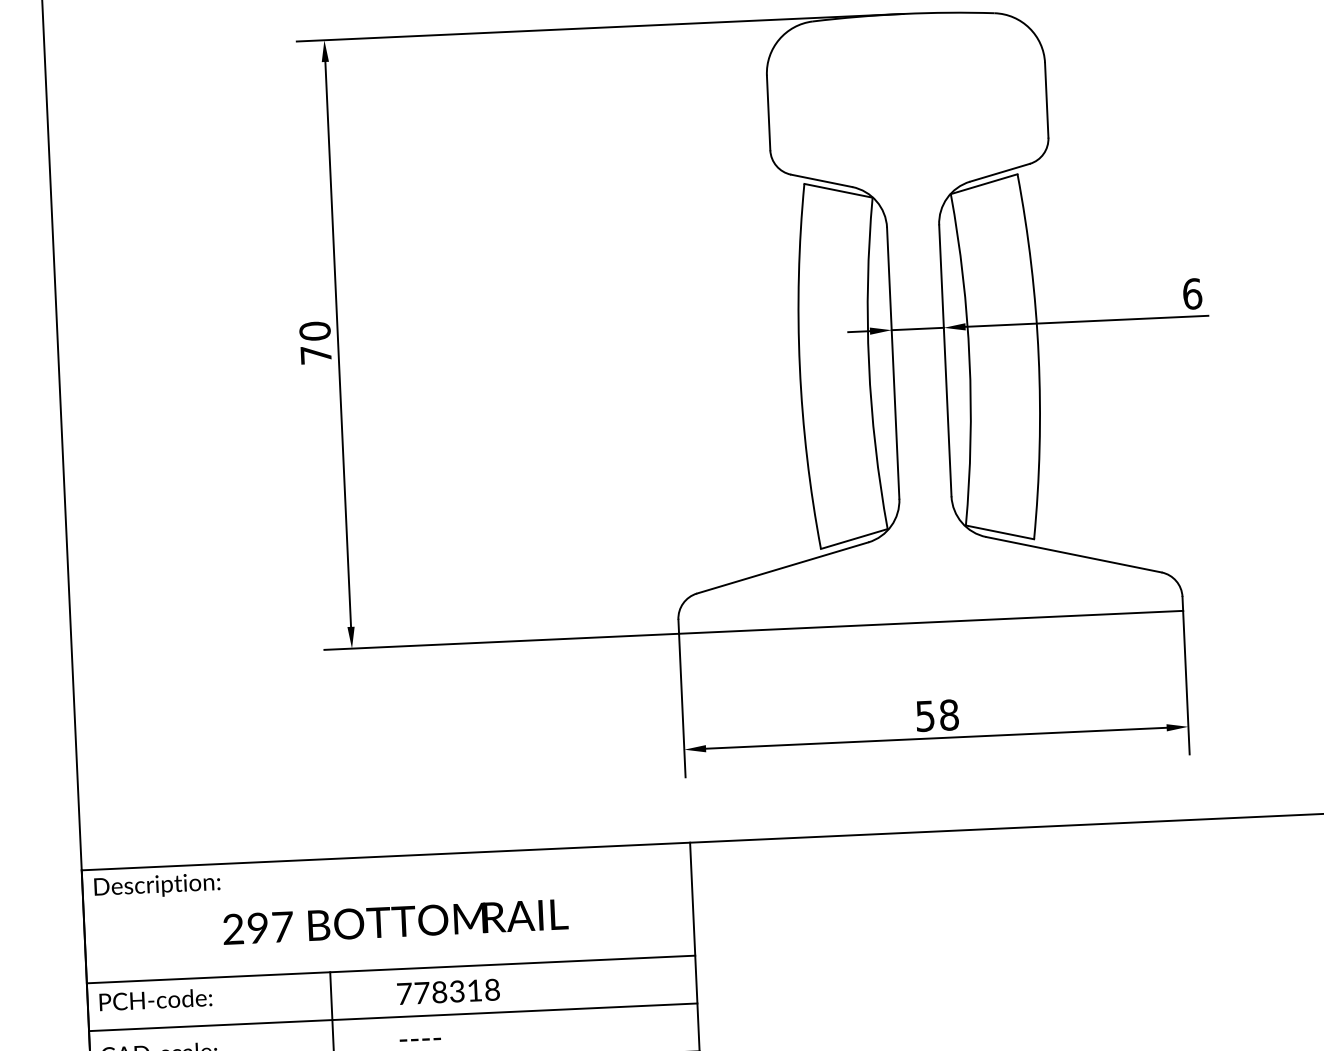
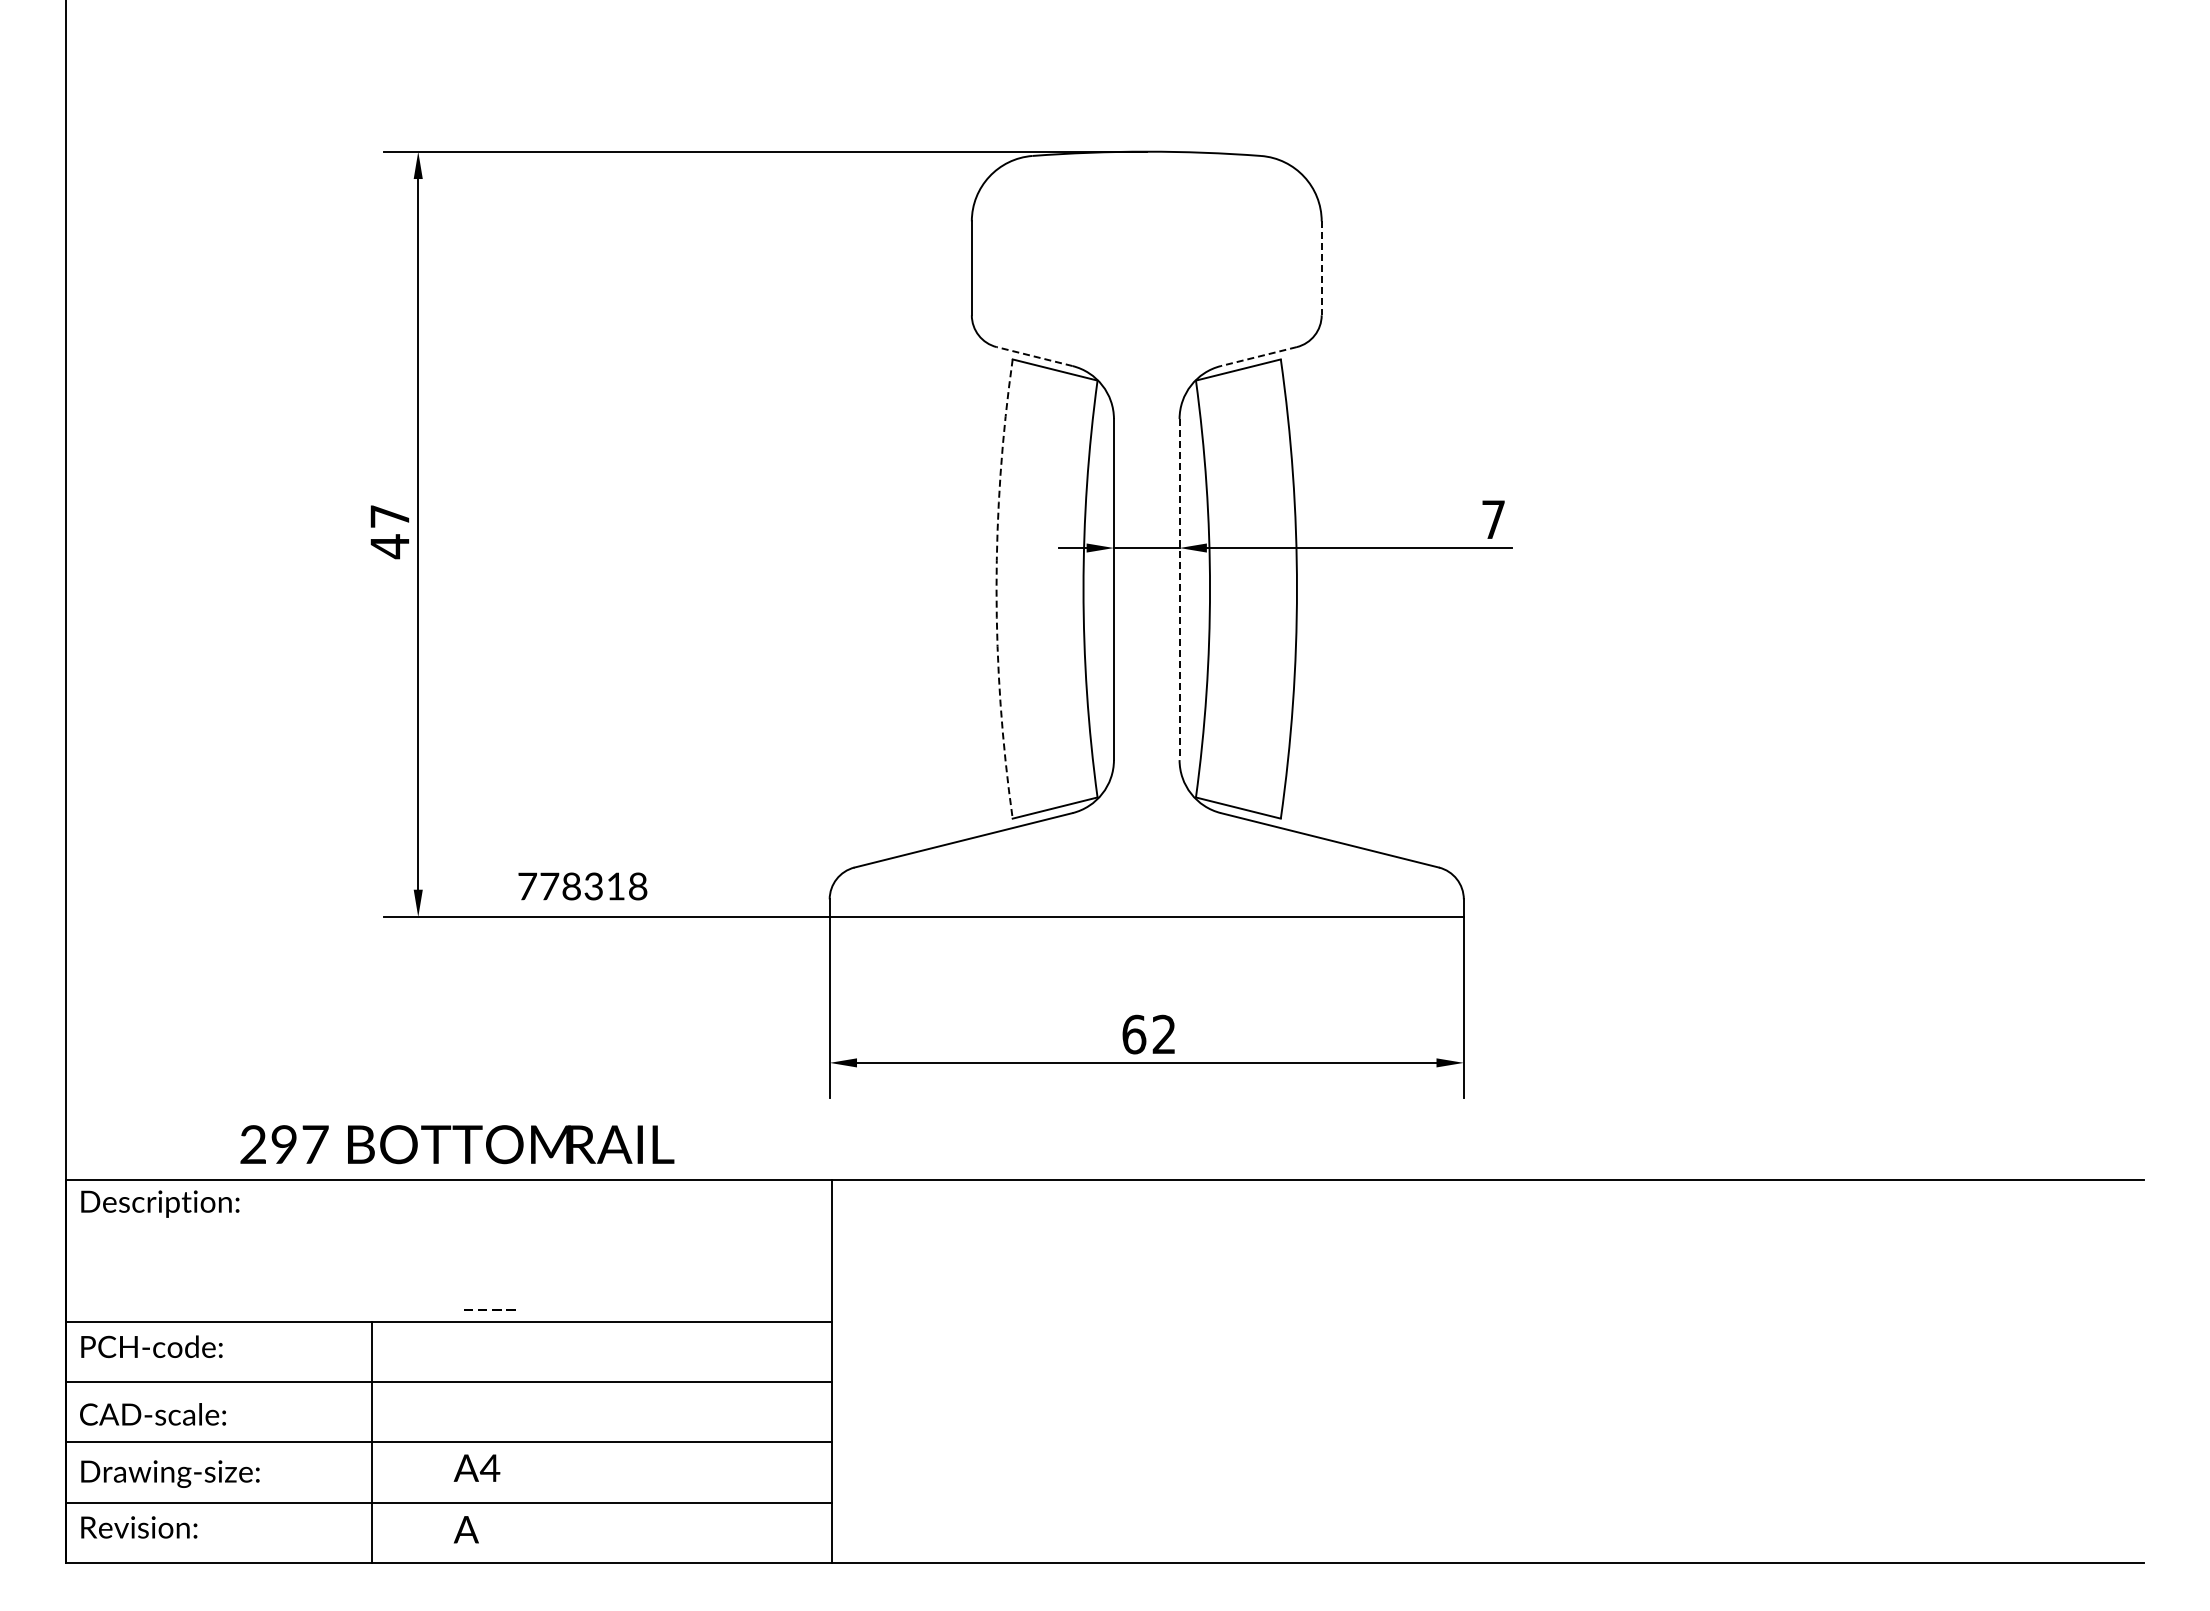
line: (1046, 100) -> (1321, 268), solid -> dashed
line: (999, 172) -> (1258, 356), solid -> dashed
line: (821, 180) -> (1034, 356), solid -> dashed
text: (1192, 293) -> (1493, 519), 6 -> 7
text: (315, 343) -> (389, 531), 70 -> 47
line: (945, 360) -> (1179, 589), solid -> dashed
arc: (799, 367) -> (996, 589), solid -> dashed
text: (937, 715) -> (1149, 1034), 58 -> 62
text: (395, 921) -> (457, 1144), moved
text: (448, 991) -> (582, 886), moved
text: (420, 1039) -> (489, 1309), moved

